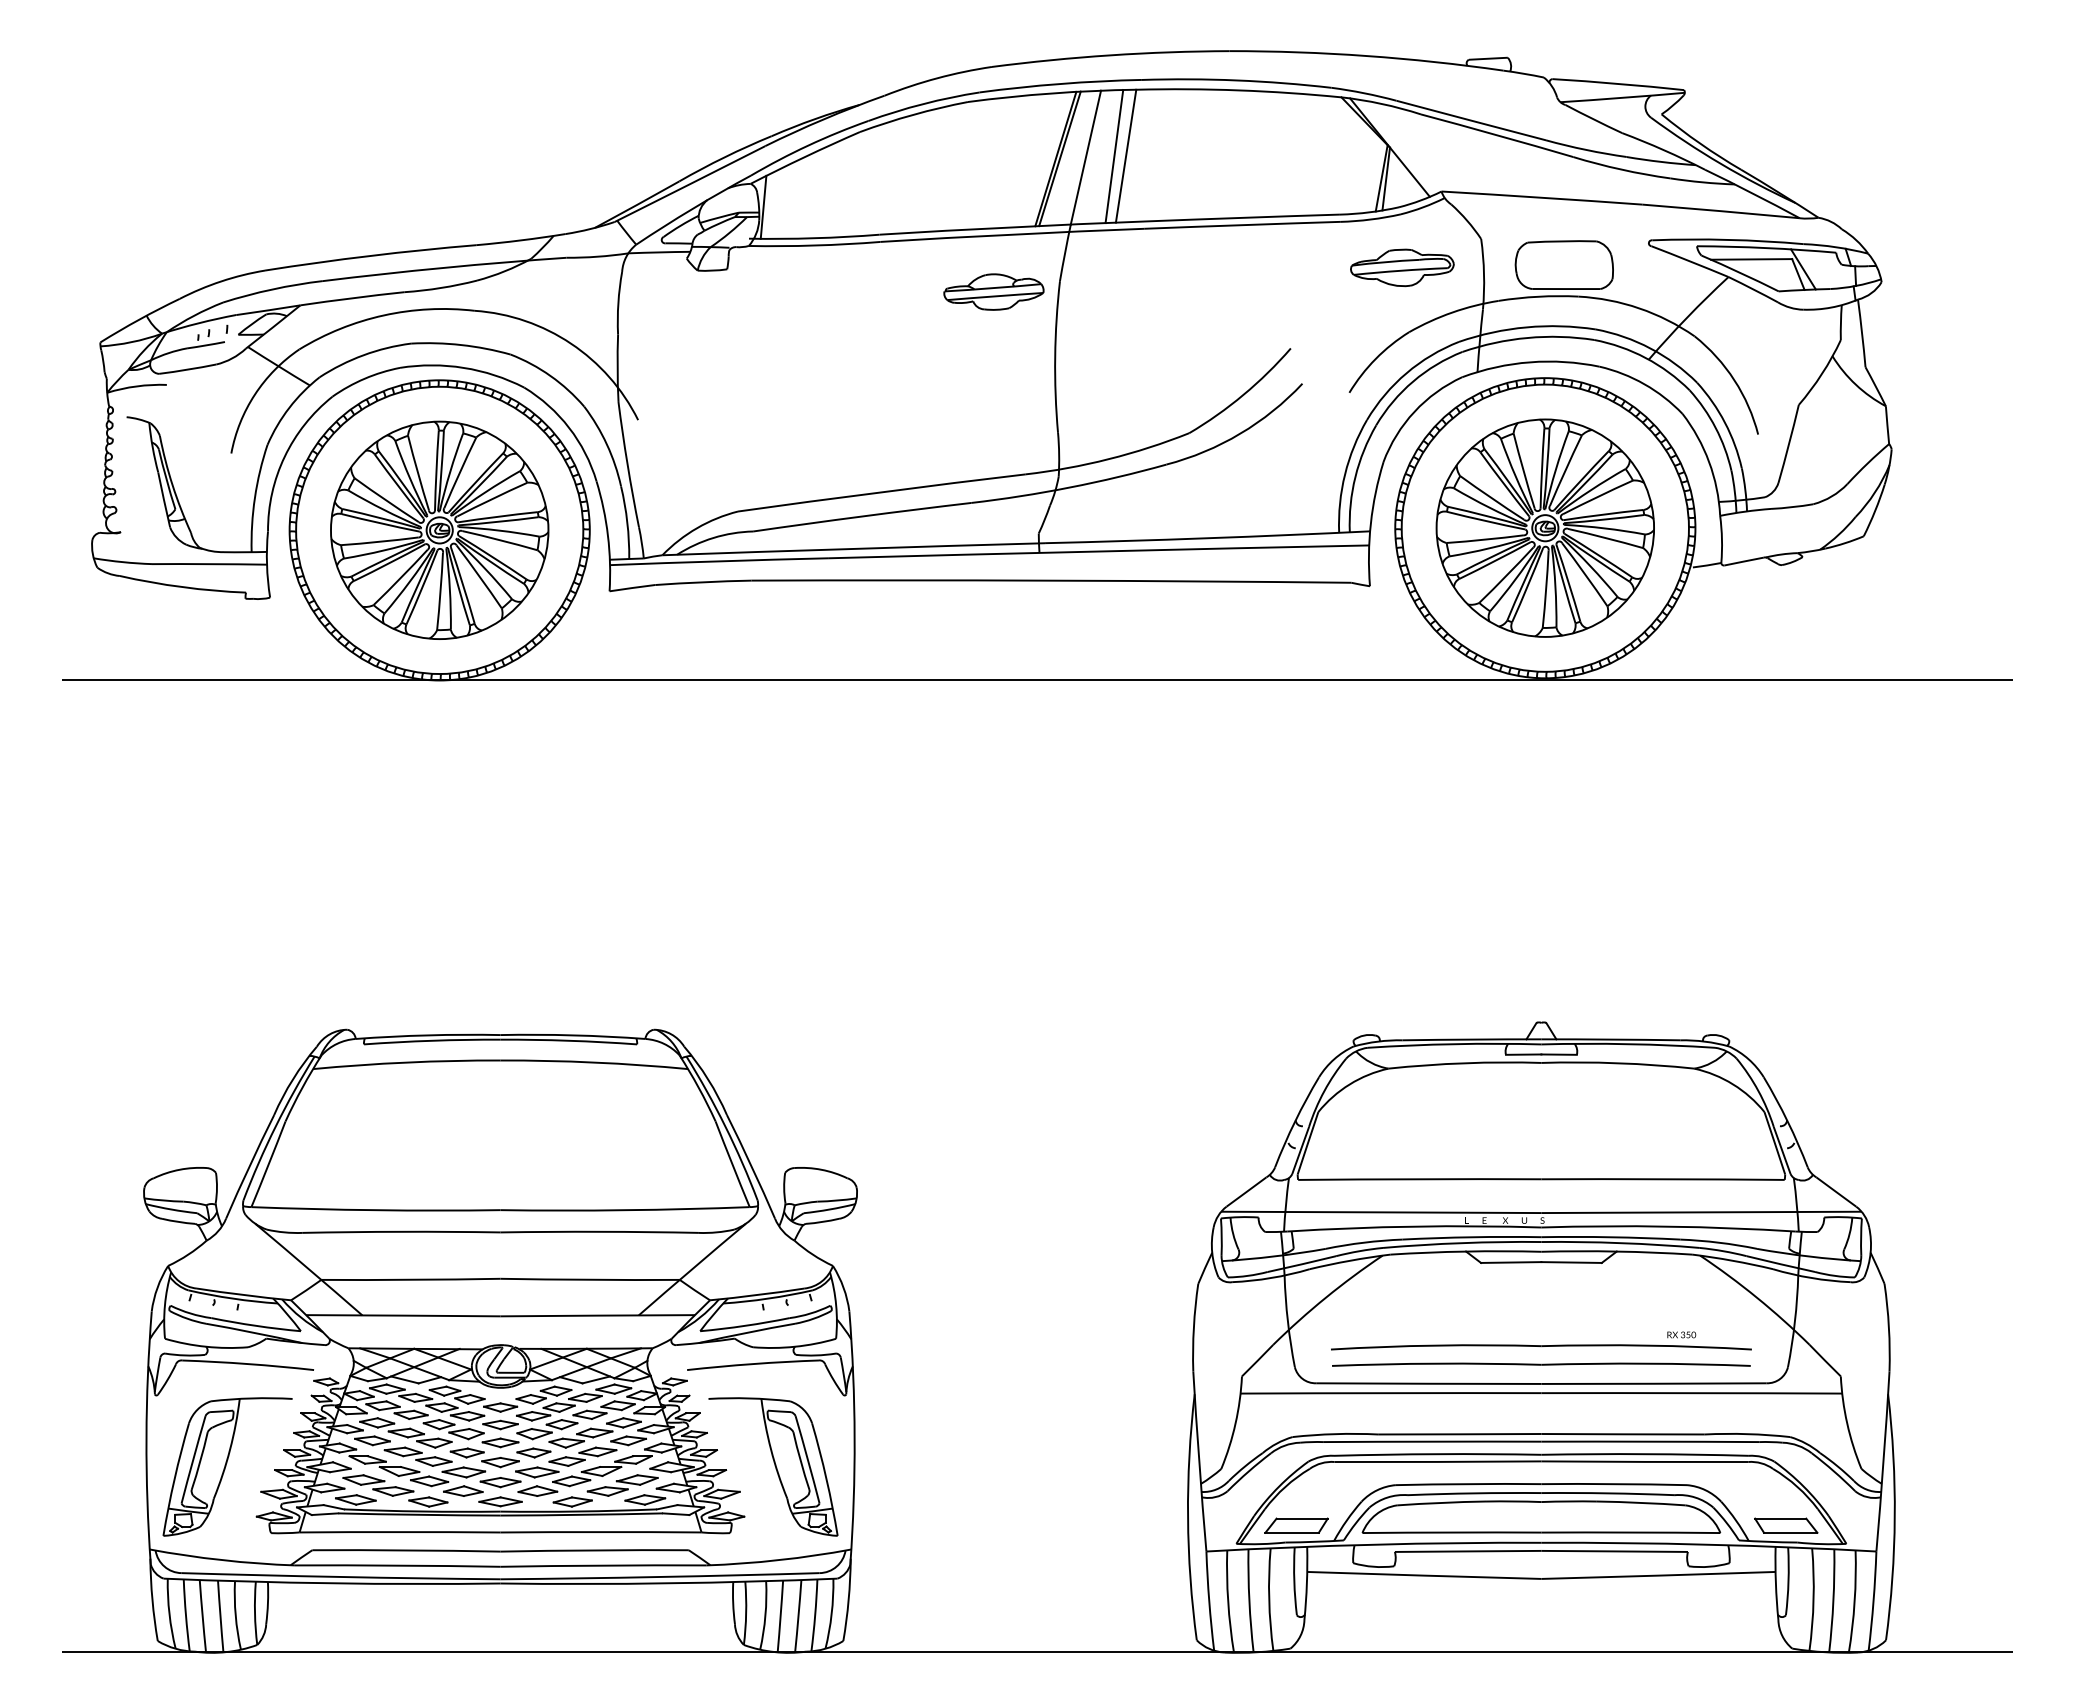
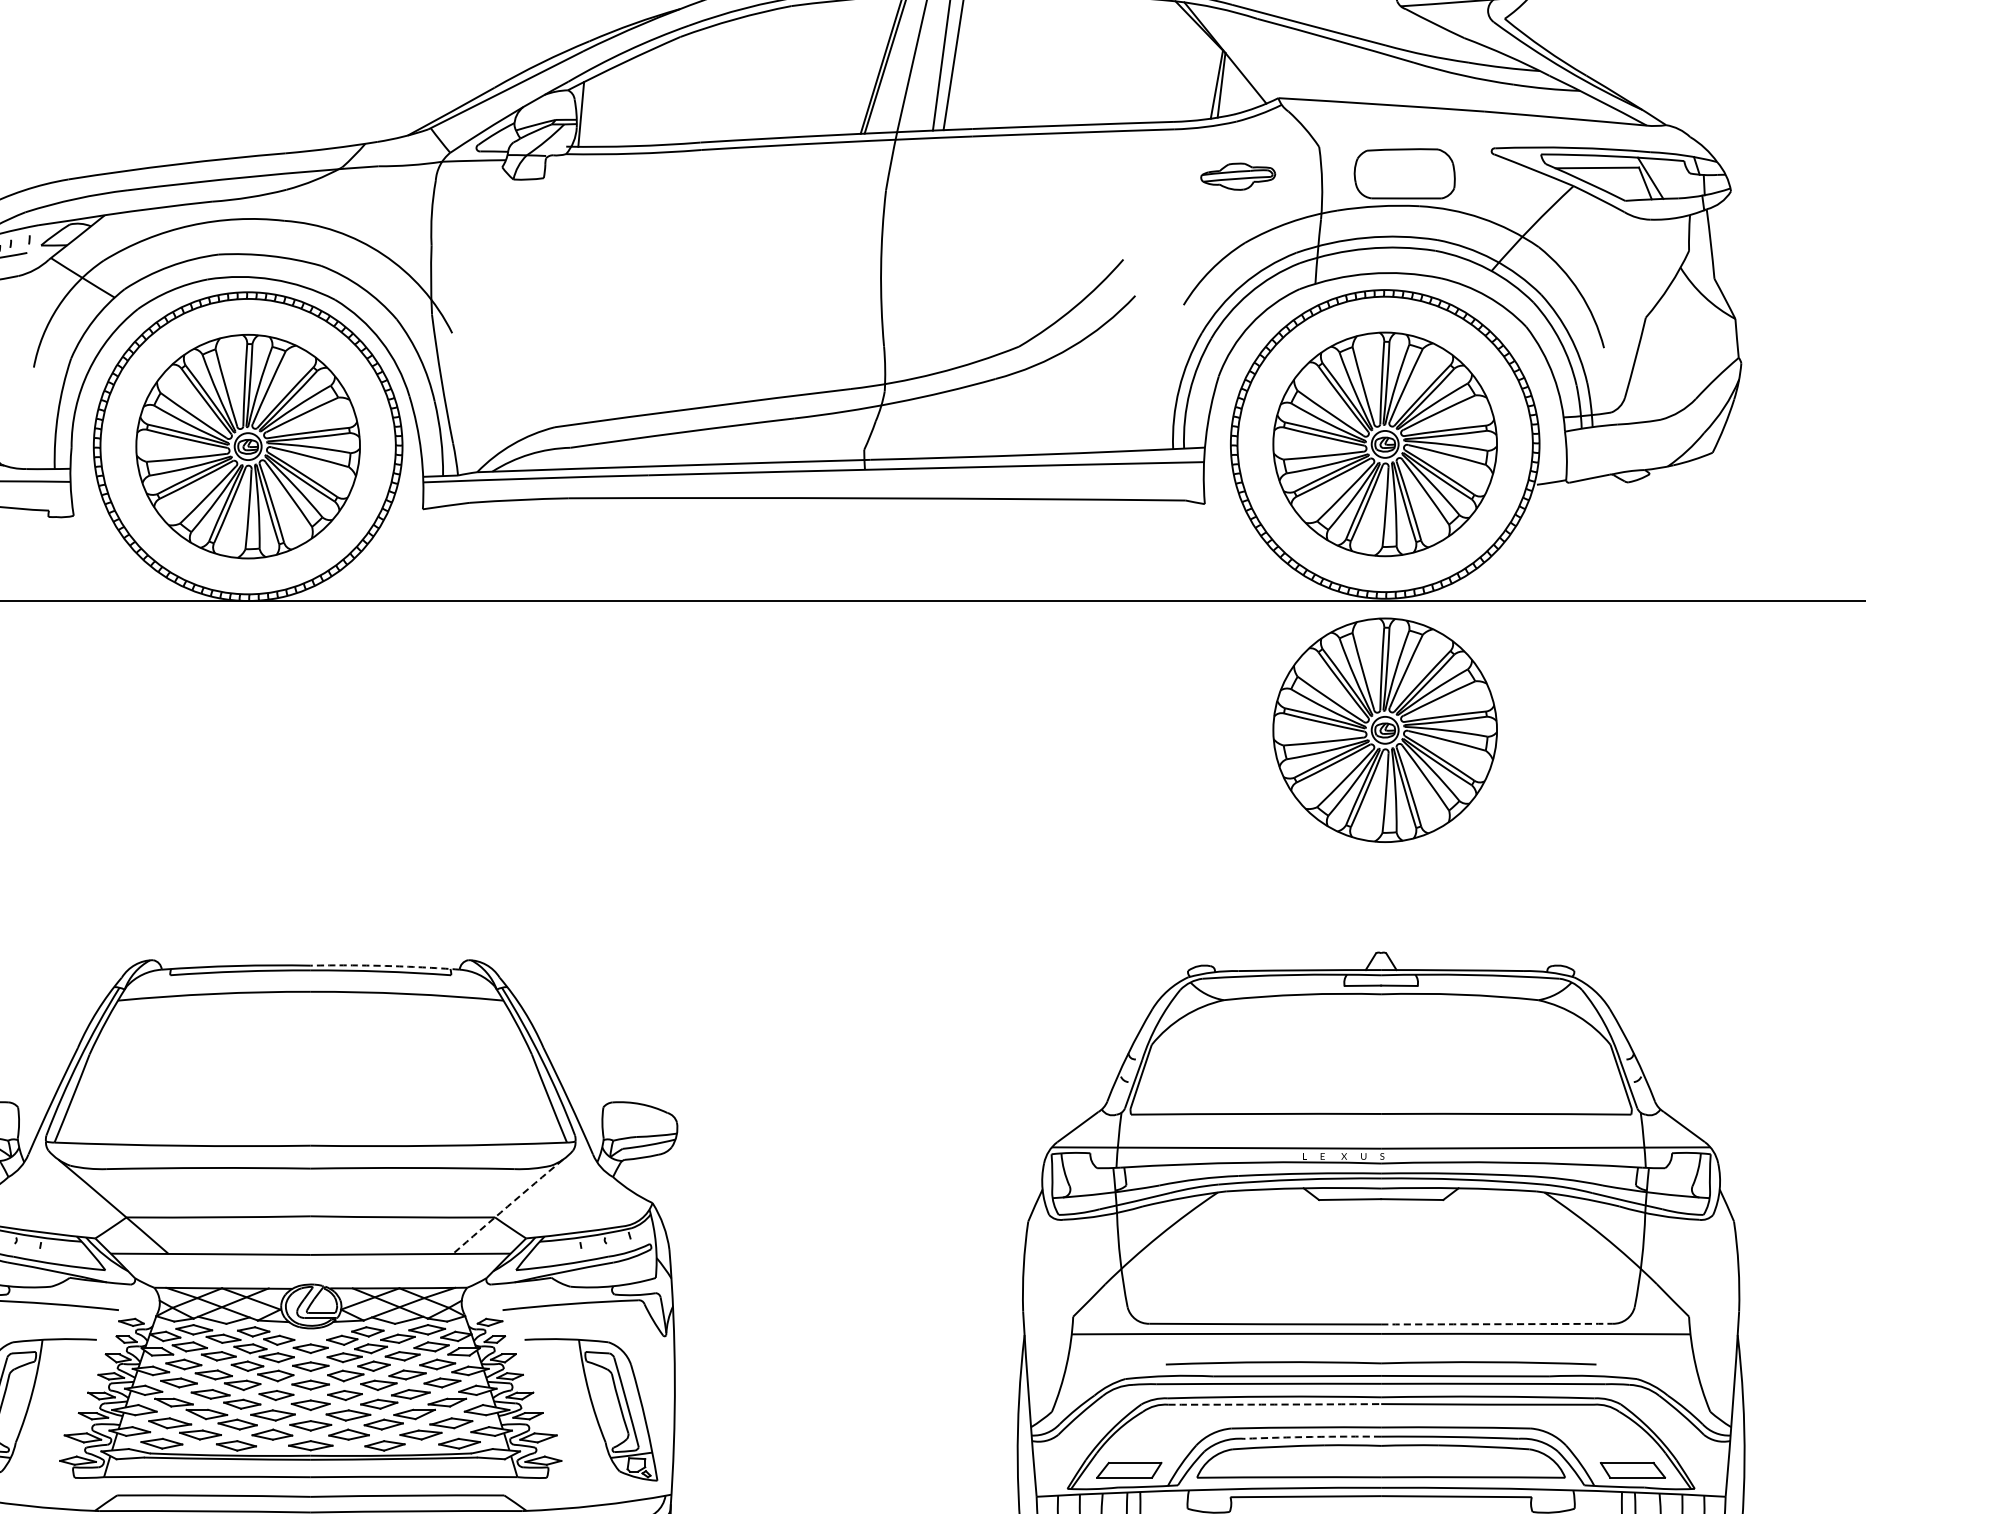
part: (1402, 267) -> (1238, 176), size x0.7
part: (993, 291) -> (817, 200), removed
part: (1544, 805) -> (1384, 729), added
arc: (573, 1035) -> (385, 966), solid -> dashed
arc: (692, 1269) -> (508, 1206), solid -> dashed
part: (1541, 1340) -> (1381, 1279), removed
part: (1541, 1364) -> (1381, 1363), moved
arc: (1654, 1383) -> (1497, 1323), solid -> dashed
arc: (1437, 1461) -> (1274, 1404), solid -> dashed
arc: (1474, 1493) -> (1312, 1437), solid -> dashed

